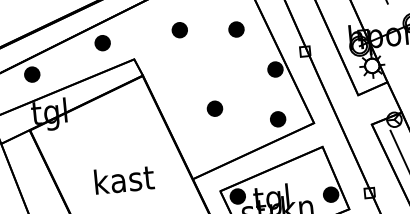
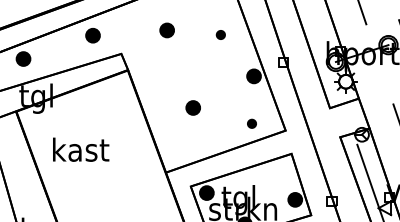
part: (236, 29) -> (220, 34), size x0.6
part: (277, 119) -> (251, 123), size x0.6
text: (124, 179) -> (81, 149), moved

